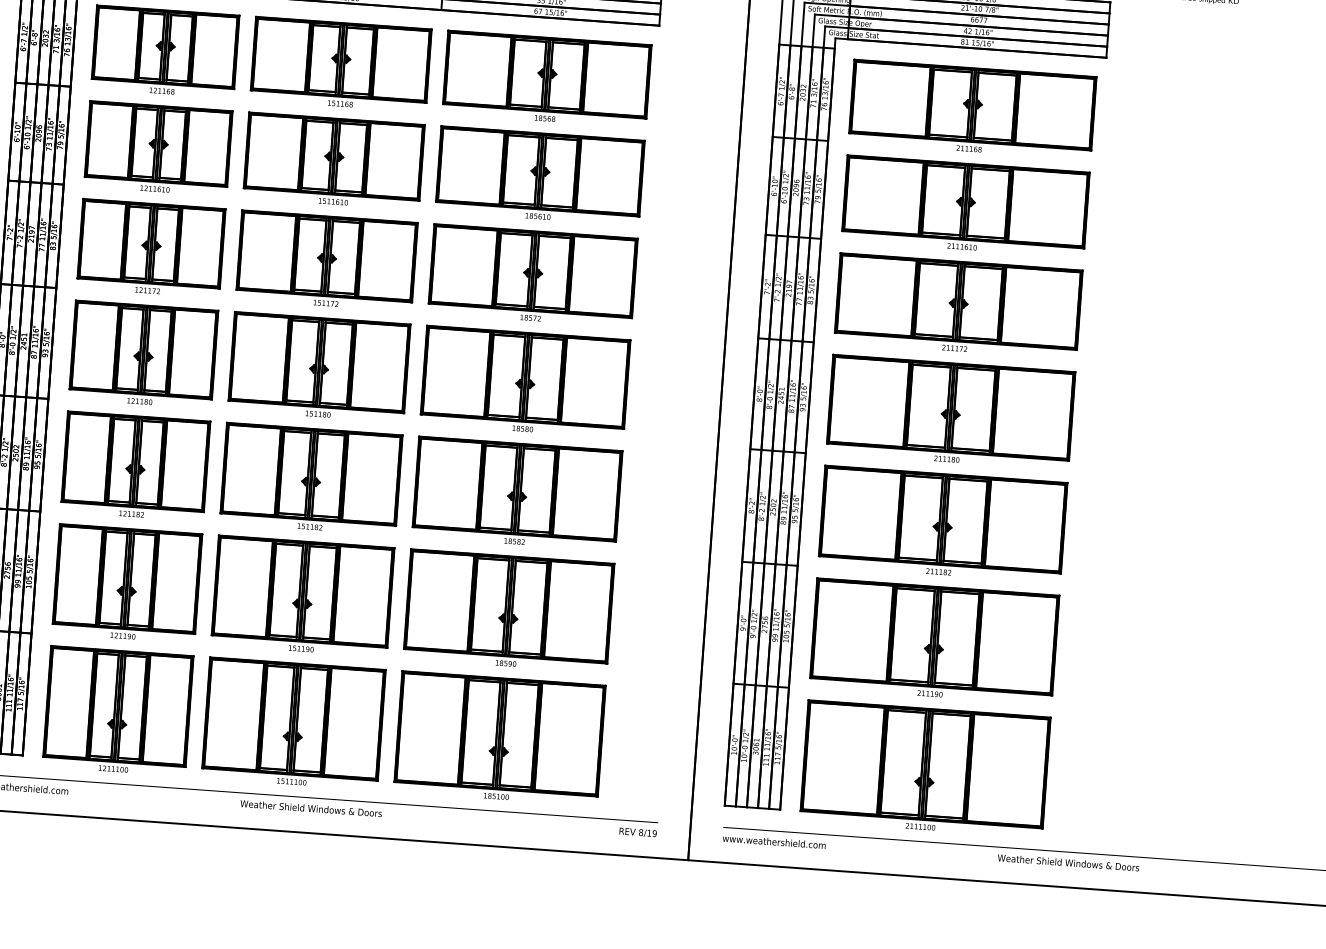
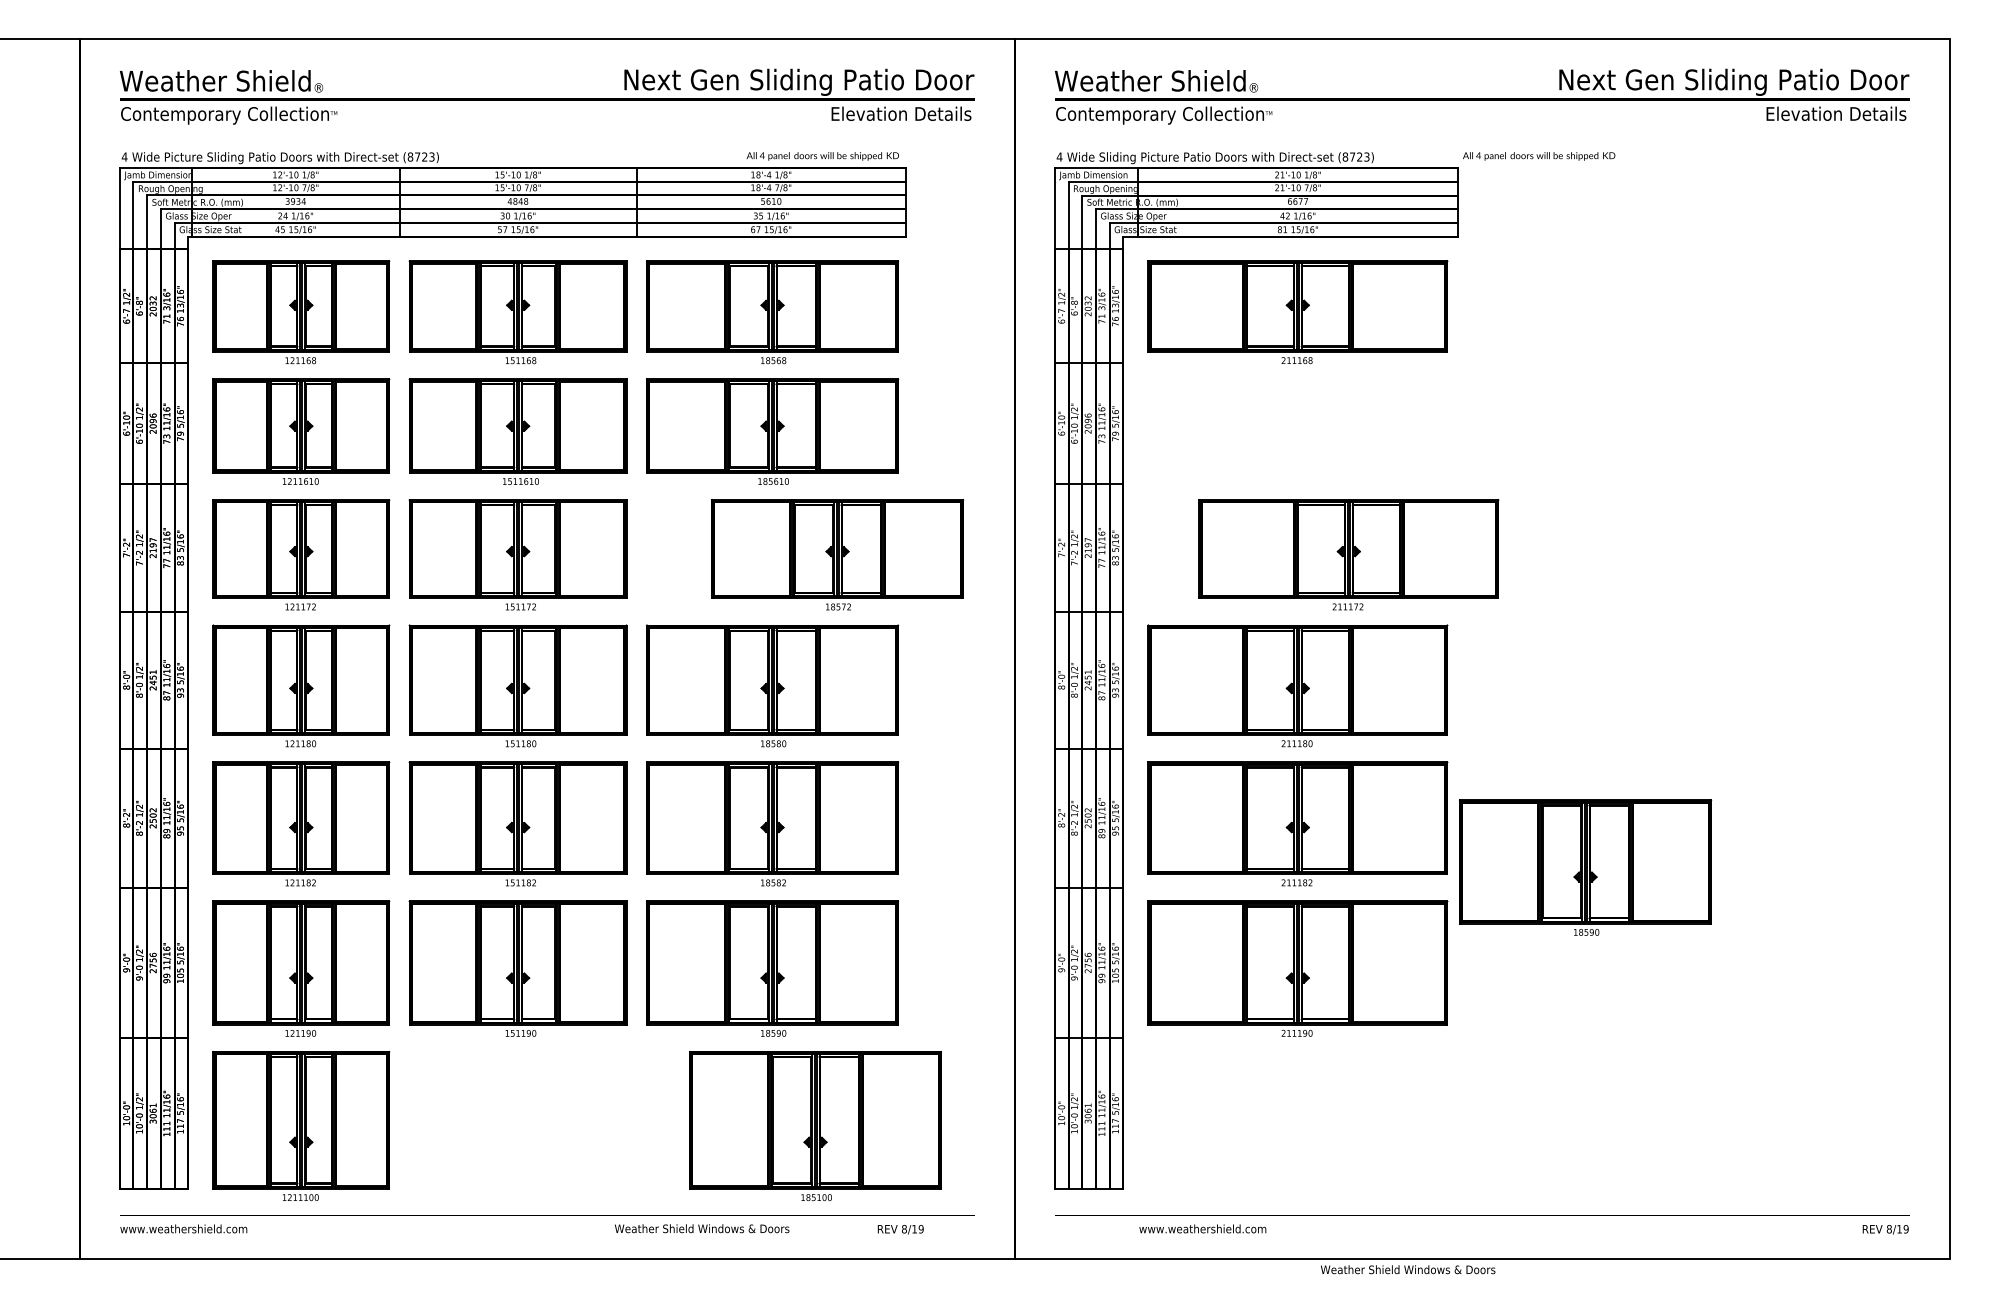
part: (965, 206) -> (1297, 431), removed
part: (532, 275) -> (837, 554), moved
part: (958, 305) -> (1348, 554), moved
part: (1173, 576) -> (1585, 867), added
part: (293, 723) -> (517, 1125), removed
part: (499, 738) -> (815, 1126), moved
part: (925, 768) -> (1297, 1125), removed
text: (311, 808) -> (702, 1228), moved
text: (637, 832) -> (900, 1229), moved
text: (774, 841) -> (1202, 1228), moved
text: (1068, 862) -> (1408, 1269), moved

